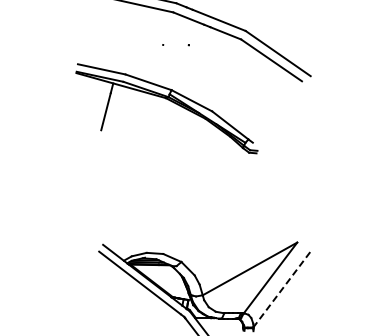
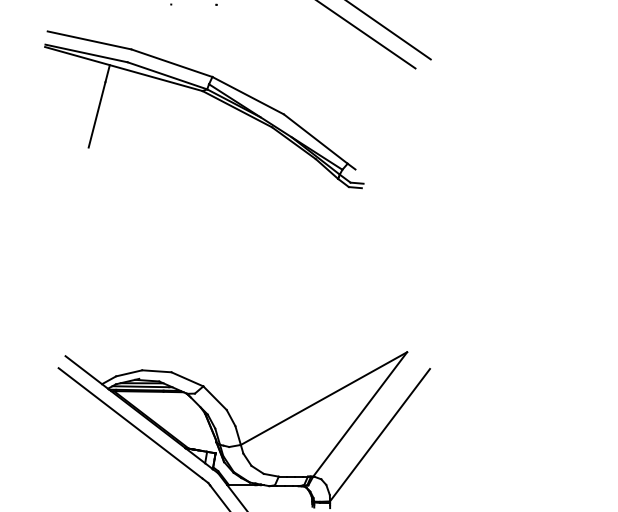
part: (171, 102) -> (212, 98), moved
line: (281, 290) -> (379, 436), dashed -> solid

